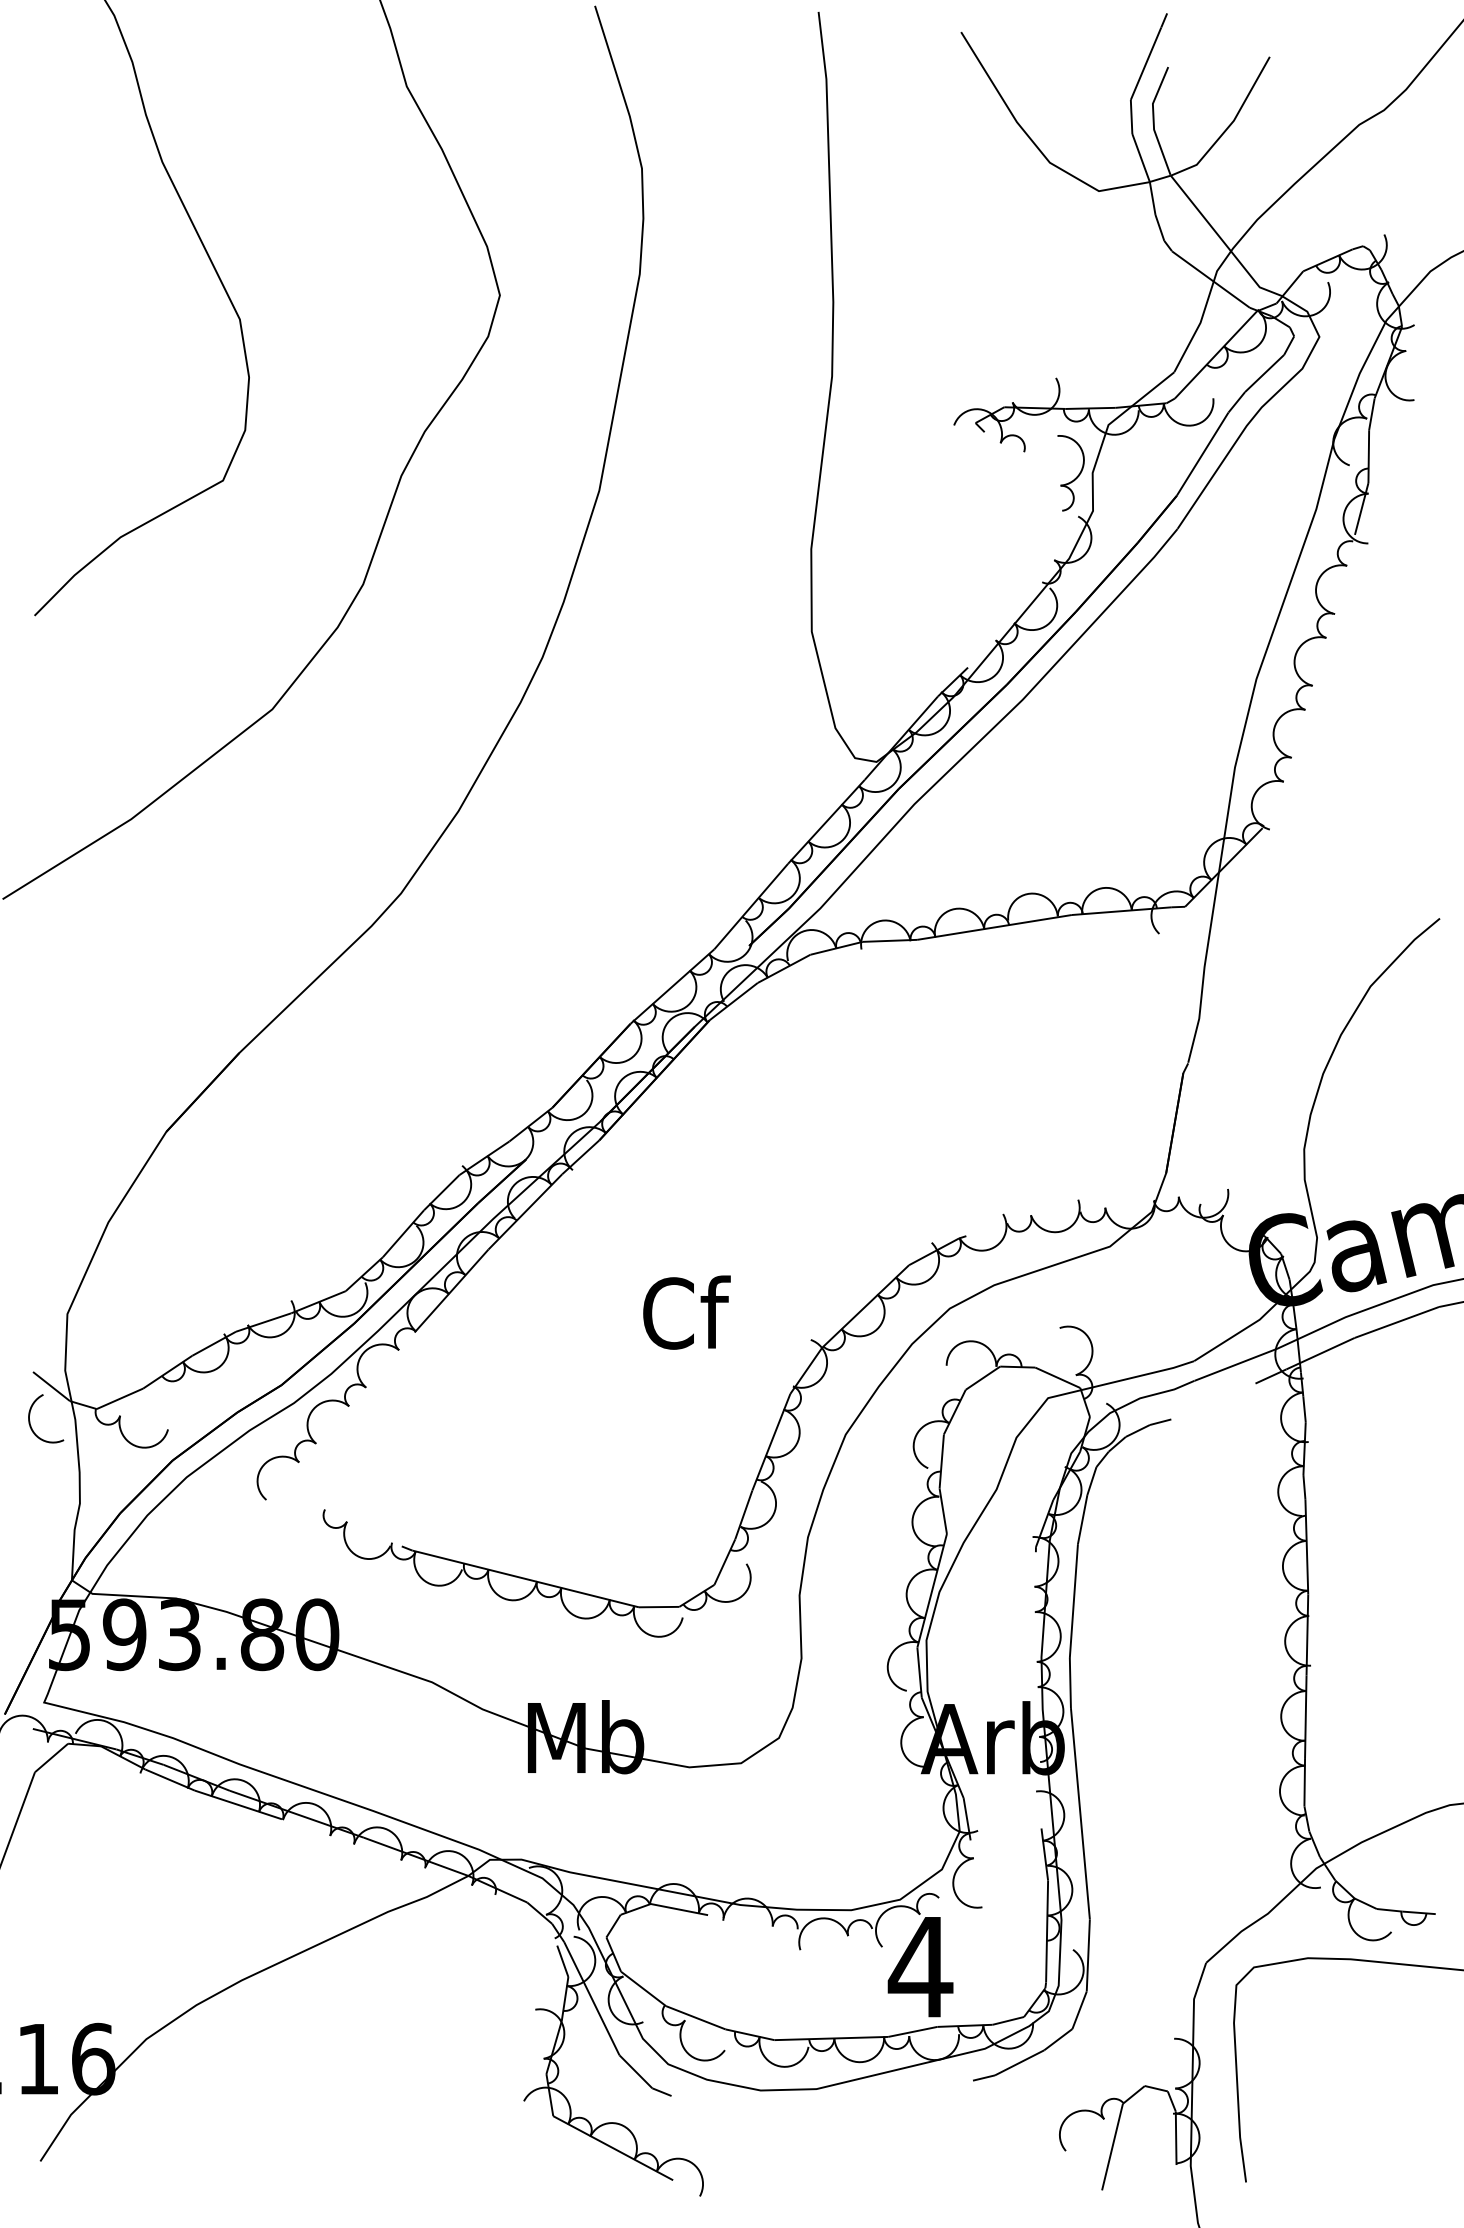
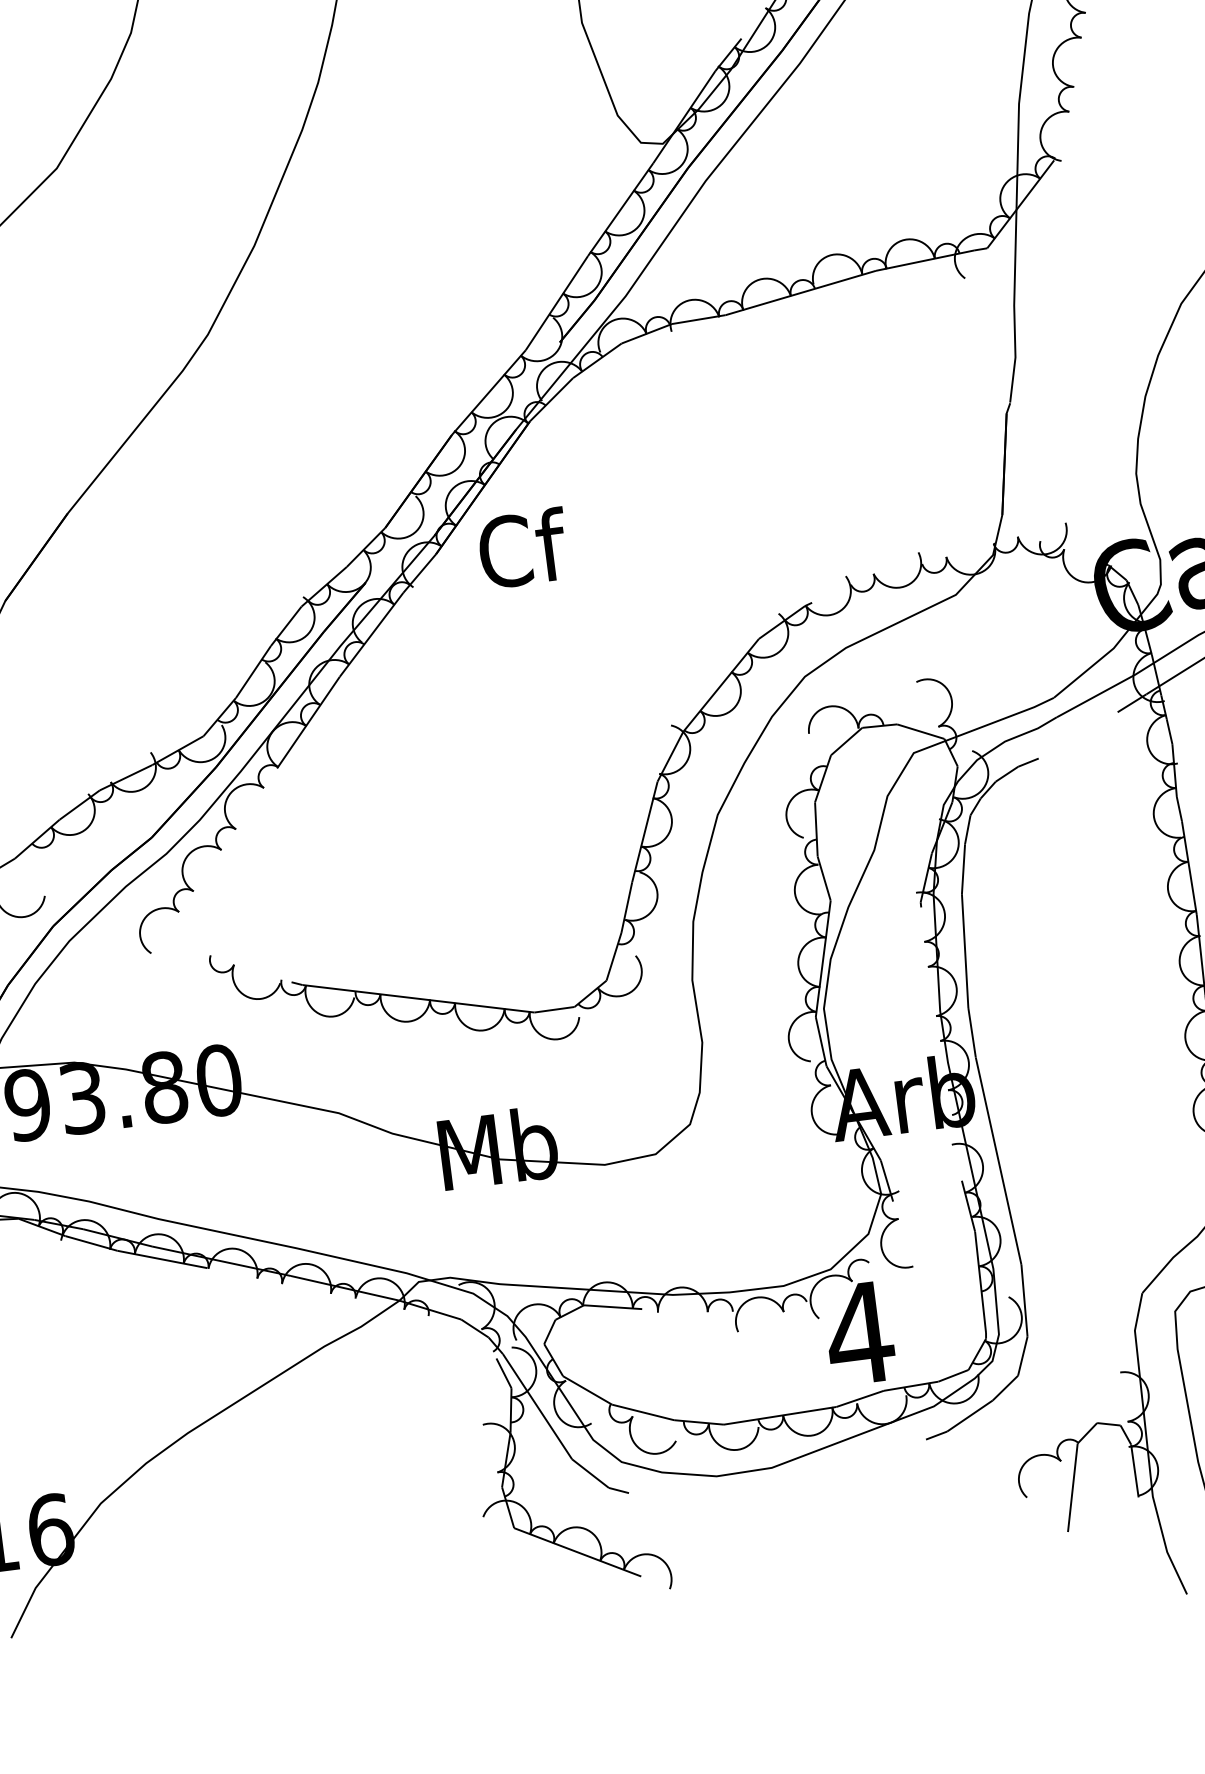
text: (686, 1312) -> (523, 548), moved

